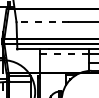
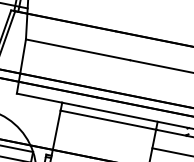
line: (42, 22) -> (77, 50), dashed -> solid
line: (65, 53) -> (110, 120), dashed -> solid

